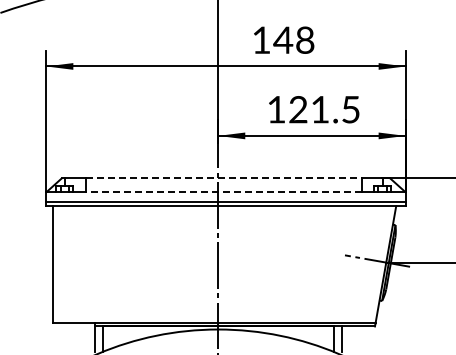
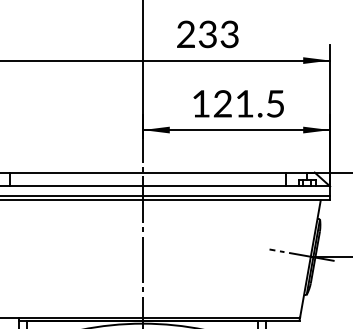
text: (283, 39) -> (208, 33), 148 -> 233
line: (223, 178) -> (148, 172), dashed -> solid
line: (223, 192) -> (148, 186), dashed -> solid

